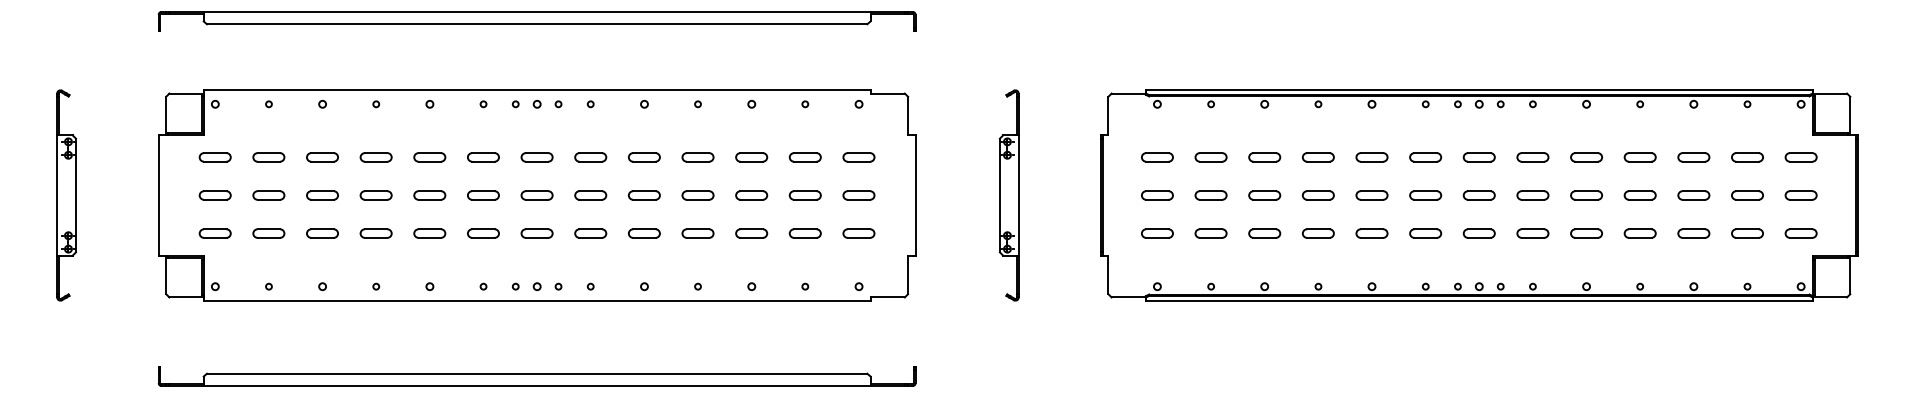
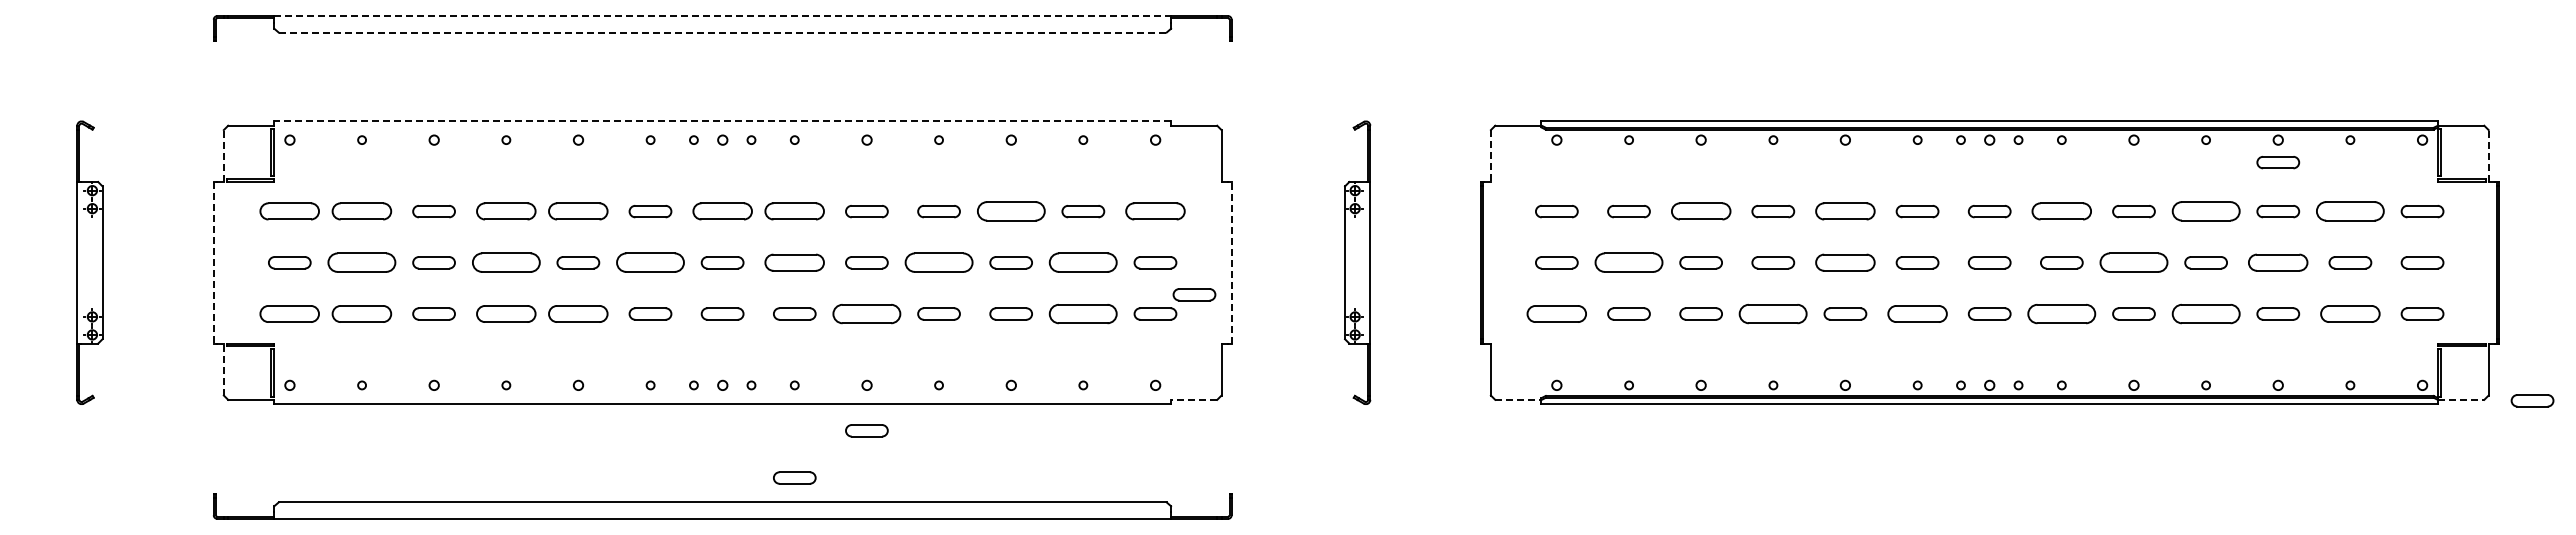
line: (537, 12) -> (723, 16), solid -> dashed
line: (537, 24) -> (723, 32), solid -> dashed
line: (536, 90) -> (722, 121), solid -> dashed
line: (165, 116) -> (223, 156), solid -> dashed
line: (1108, 116) -> (1490, 156), solid -> dashed
line: (1850, 116) -> (2488, 156), solid -> dashed
part: (1694, 120) -> (2278, 162), added
part: (215, 157) -> (289, 211), size x1.4
part: (268, 157) -> (361, 211), size x1.4
part: (375, 157) -> (505, 211), size x1.4
part: (429, 157) -> (578, 211), size x1.4
part: (536, 157) -> (722, 211), size x1.4
part: (590, 157) -> (794, 211), size x1.4
part: (751, 157) -> (1010, 211), size x1.6
part: (858, 157) -> (1155, 211), size x1.4
part: (1264, 157) -> (1700, 211), size x1.4
part: (1372, 157) -> (1845, 211), size x1.4
part: (1532, 157) -> (2061, 211), size x1.4
part: (1639, 157) -> (2205, 211), size x1.6
part: (1747, 157) -> (2350, 211), size x1.6
line: (158, 195) -> (213, 262), solid -> dashed
part: (268, 195) -> (361, 262), size x1.6
part: (375, 195) -> (505, 262), size x1.6
part: (483, 195) -> (650, 262), size x1.6
part: (590, 195) -> (794, 262), size x1.4
part: (697, 195) -> (938, 262), size x1.6
part: (805, 195) -> (1083, 262), size x1.6
line: (915, 195) -> (1231, 262), solid -> dashed
part: (1210, 195) -> (1628, 262), size x1.6
part: (1372, 195) -> (1845, 262), size x1.4
part: (1586, 195) -> (2133, 262), size x1.6
part: (1694, 195) -> (2278, 262), size x1.4
part: (887, 219) -> (1194, 294), added
part: (215, 233) -> (289, 313), size x1.4
part: (268, 233) -> (361, 313), size x1.4
part: (375, 233) -> (505, 313), size x1.4
part: (429, 233) -> (578, 313), size x1.4
part: (644, 233) -> (866, 313), size x1.6
part: (805, 233) -> (1083, 313), size x1.6
part: (1157, 233) -> (1556, 313), size x1.4
part: (1318, 233) -> (1773, 313), size x1.6
part: (1425, 233) -> (1917, 313), size x1.4
part: (1532, 233) -> (2061, 313), size x1.6
part: (1639, 233) -> (2205, 313), size x1.6
part: (1747, 233) -> (2350, 313), size x1.4
line: (165, 274) -> (223, 369), solid -> dashed
line: (887, 297) -> (1193, 399), solid -> dashed
line: (1128, 297) -> (1518, 399), solid -> dashed
line: (1830, 297) -> (2461, 399), solid -> dashed
part: (1882, 297) -> (2532, 400), added
part: (644, 320) -> (866, 430), added
part: (590, 355) -> (794, 477), added

